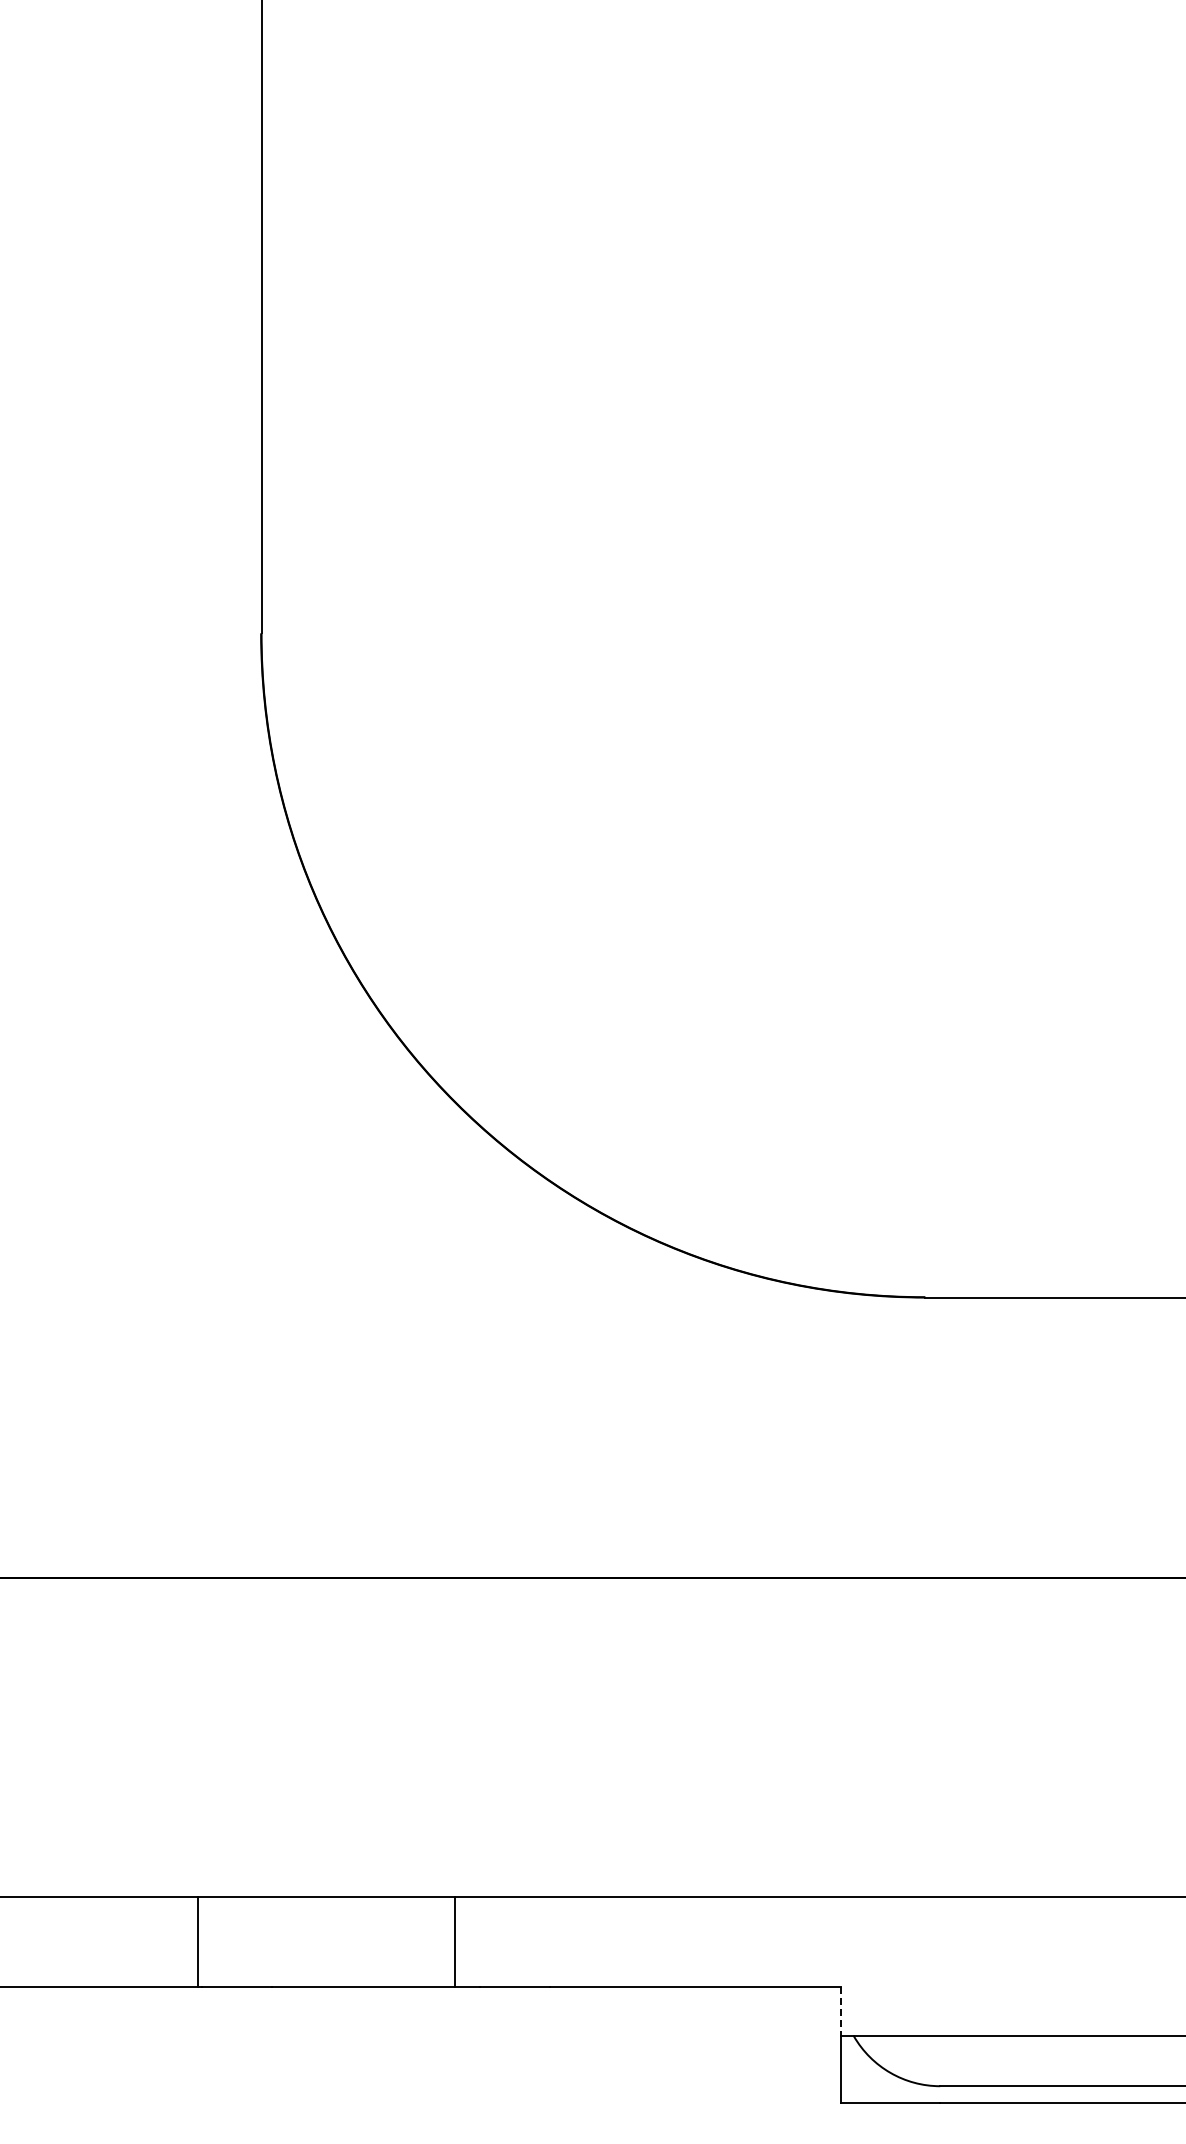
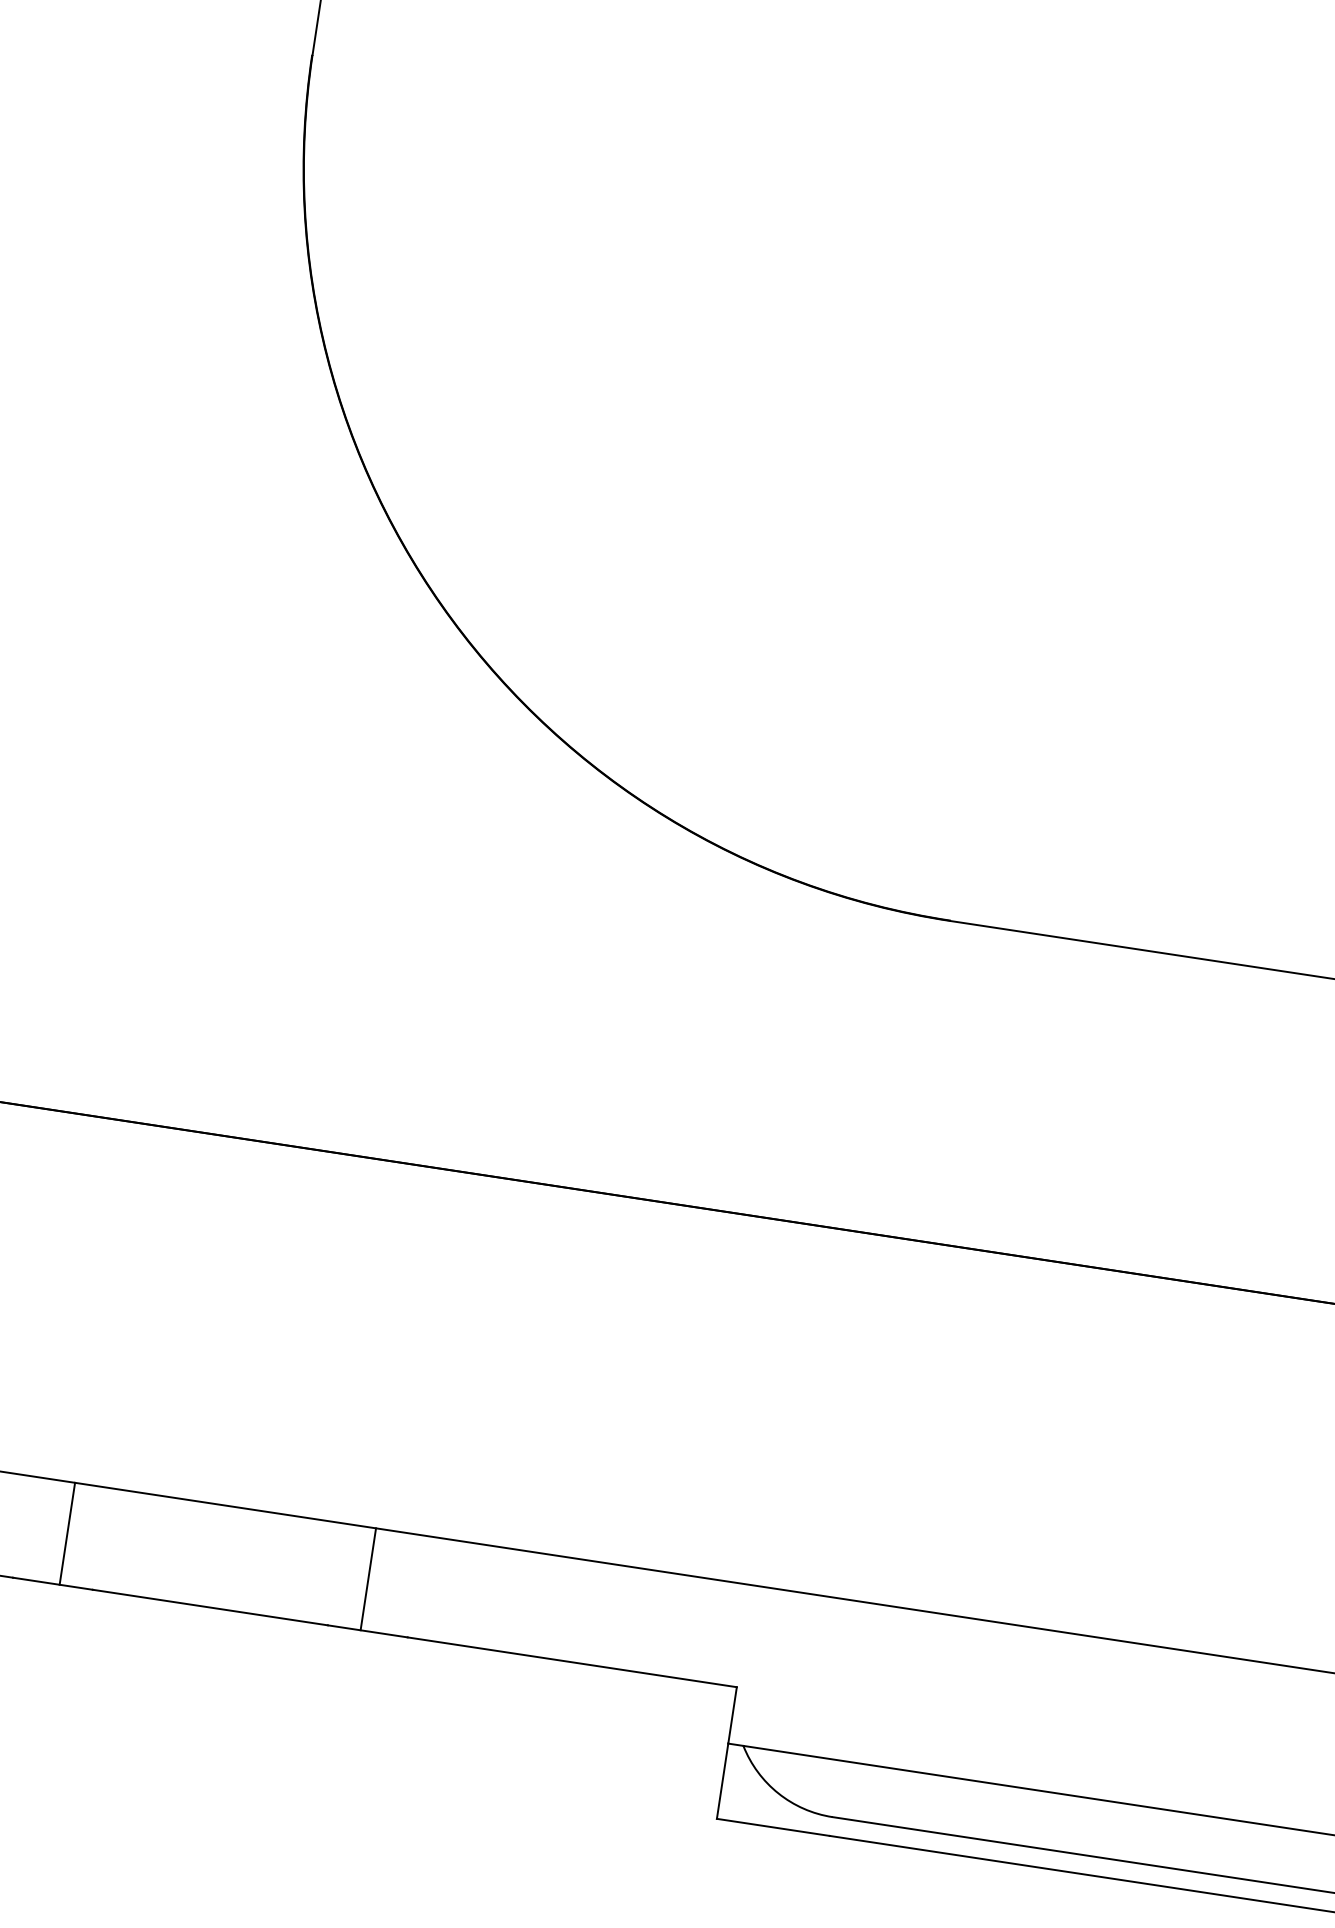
line: (197, 1941) -> (66, 1533), moved
line: (454, 1941) -> (368, 1579), moved
line: (840, 2011) -> (732, 1715), dashed -> solid

